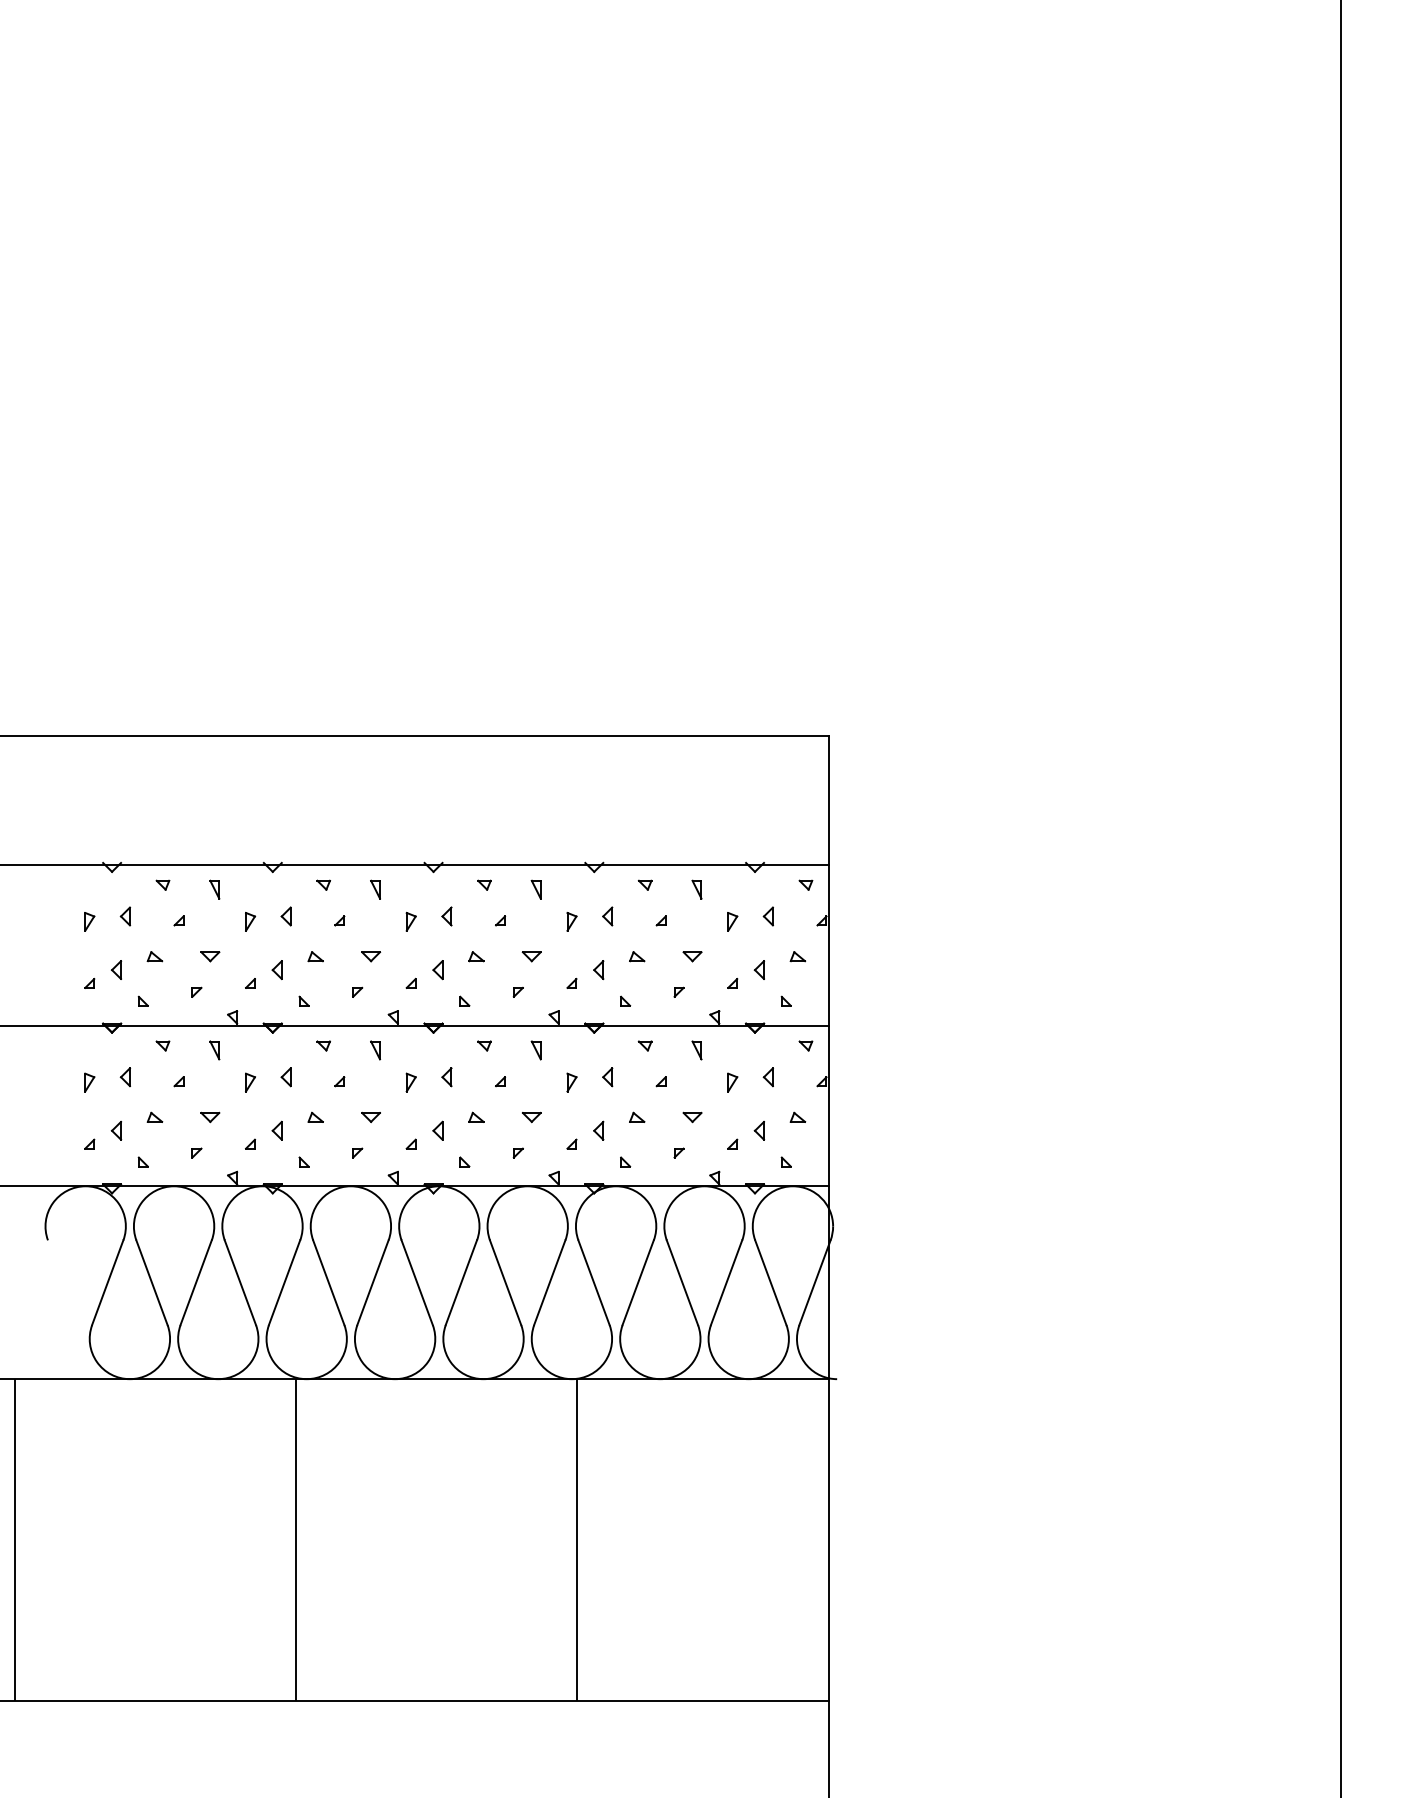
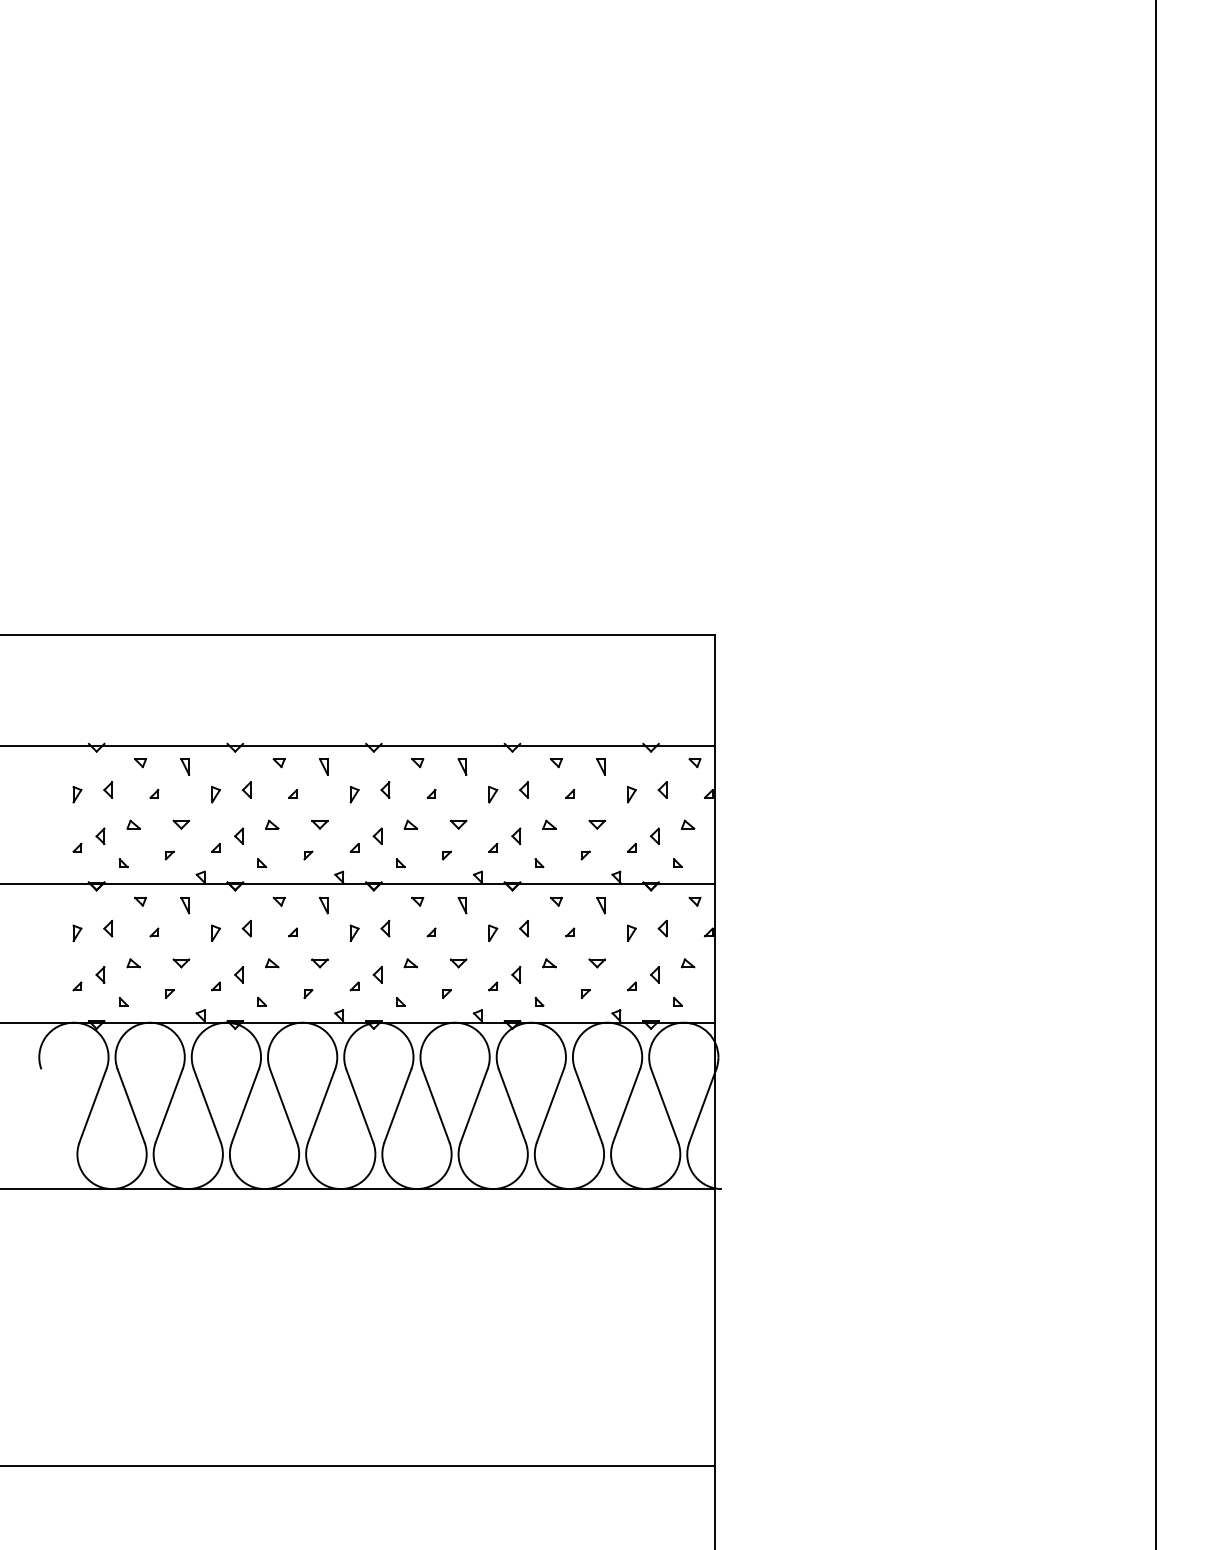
hatch: (295, 1539) -> (254, 1327), removed

